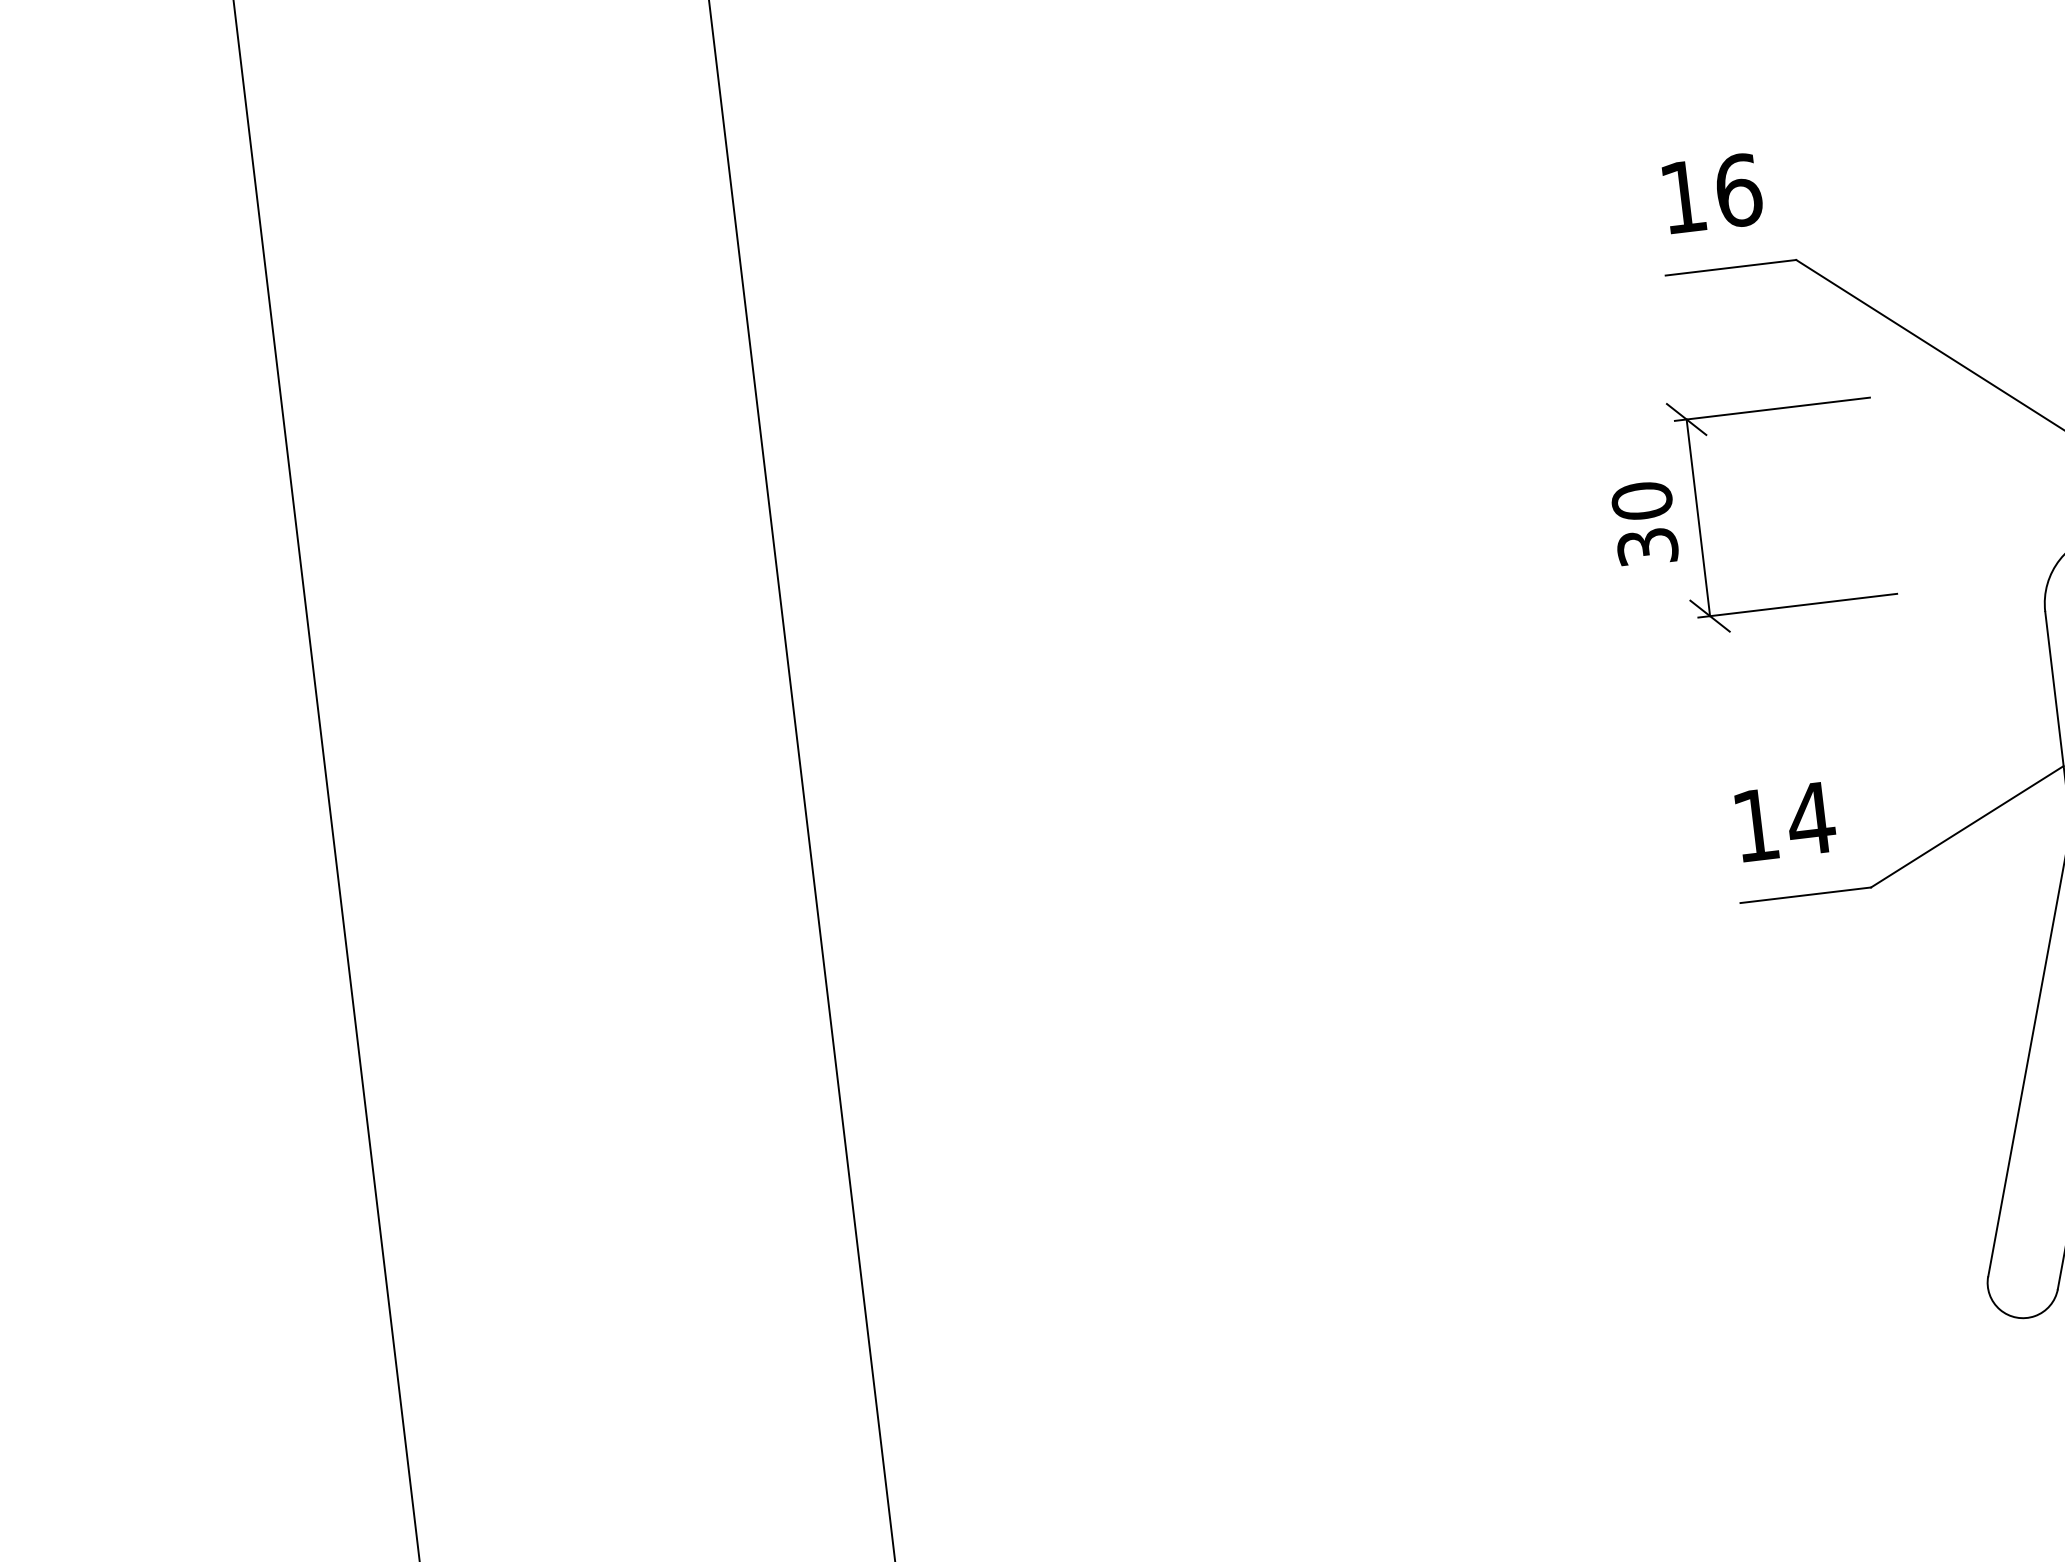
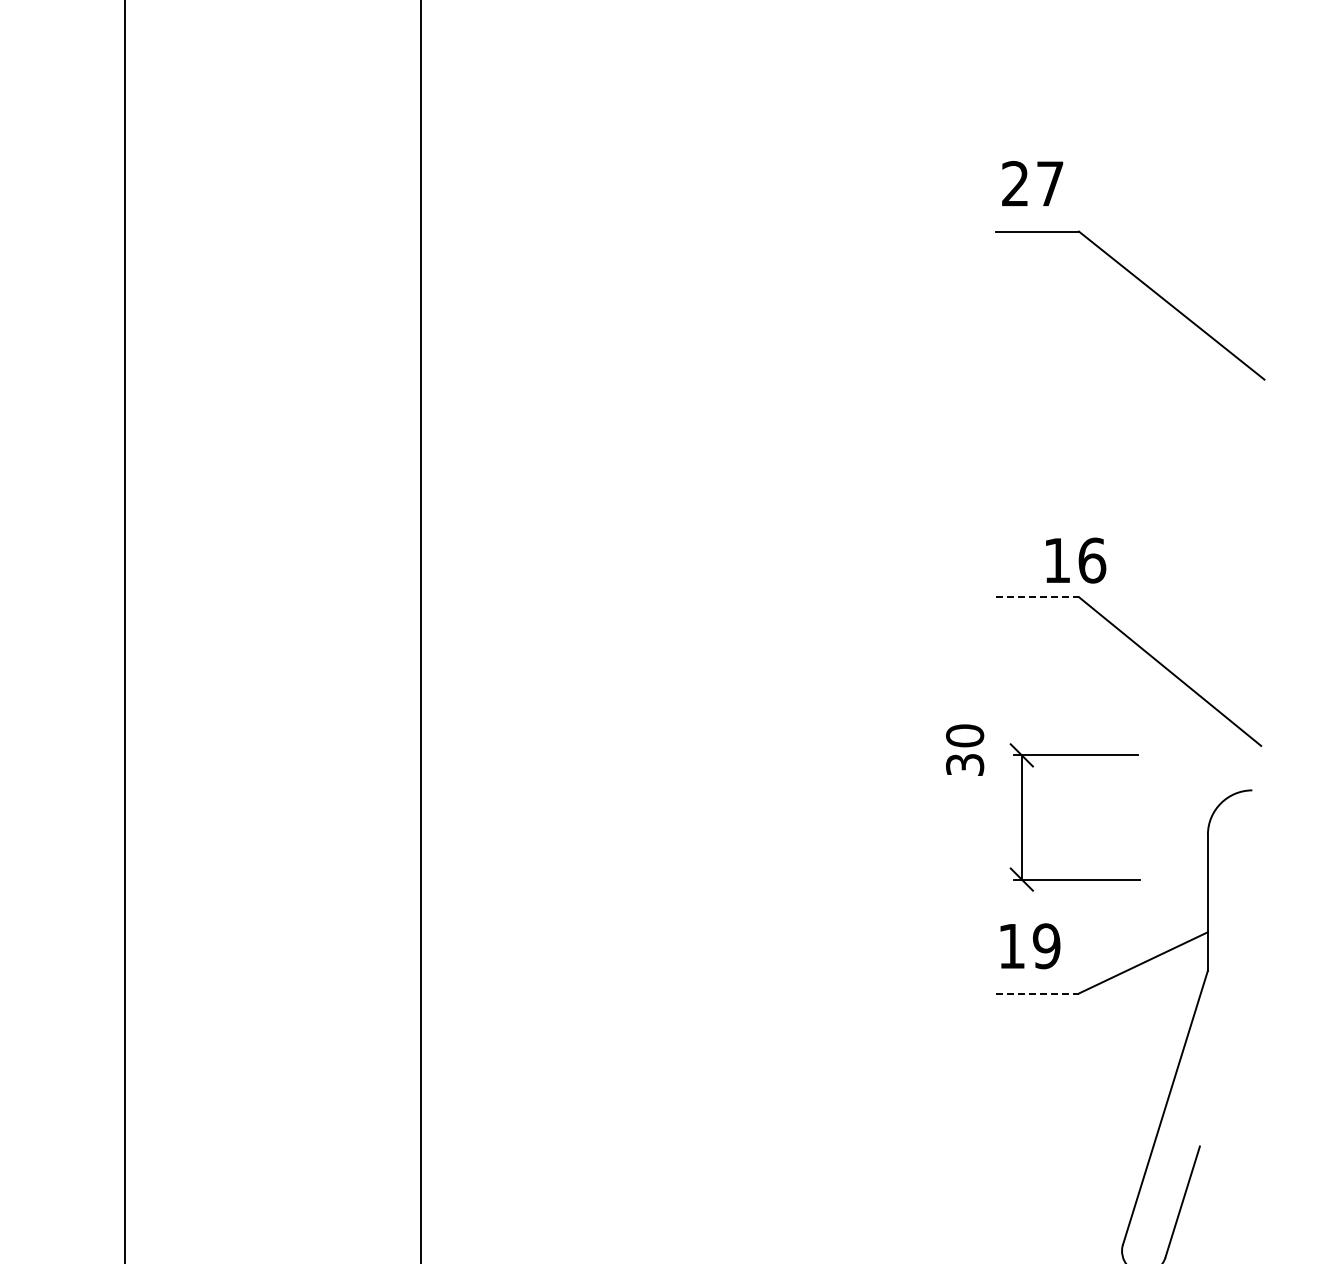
text: (1713, 193) -> (1076, 560), moved
line: (1732, 268) -> (1038, 597), solid -> dashed
part: (1699, 517) -> (1022, 817), moved
text: (1810, 819) -> (1046, 946), 14 -> 19
line: (1807, 895) -> (1038, 993), solid -> dashed

